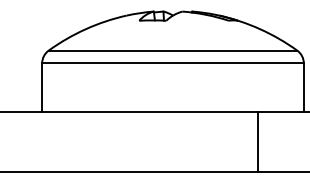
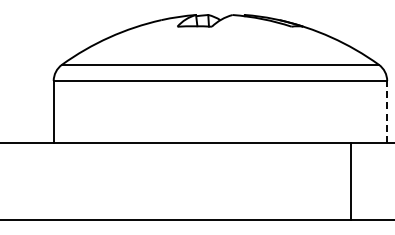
line: (304, 87) -> (387, 111), solid -> dashed
line: (257, 141) -> (350, 180), moved

